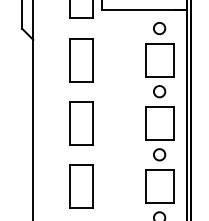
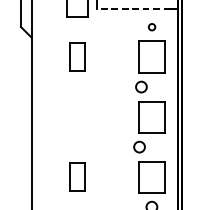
line: (140, 9) -> (133, 8), solid -> dashed
circle: (159, 28) -> (151, 27), size x0.6
part: (81, 60) -> (77, 57), size x0.7
circle: (159, 91) -> (141, 86), moved
part: (81, 123) -> (77, 117), removed
circle: (159, 154) -> (139, 146), moved
part: (81, 186) -> (77, 177), size x0.7

